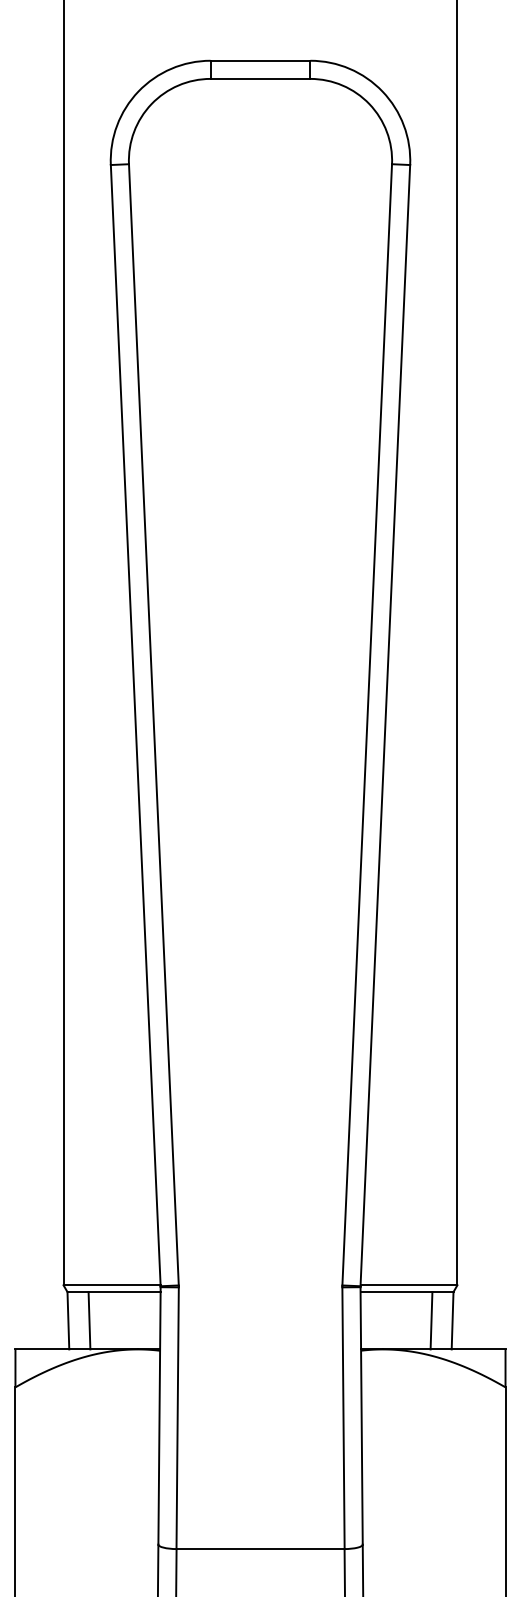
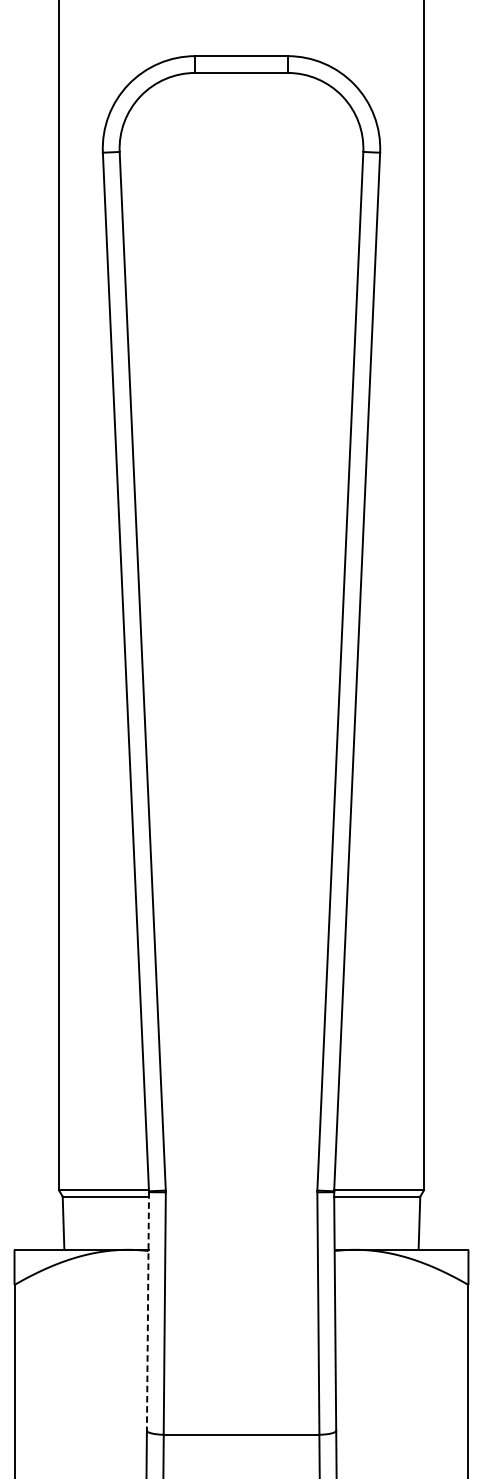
line: (89, 1320) -> (83, 1223), removed
line: (431, 1320) -> (399, 1223), removed
line: (159, 1415) -> (147, 1311), solid -> dashed

